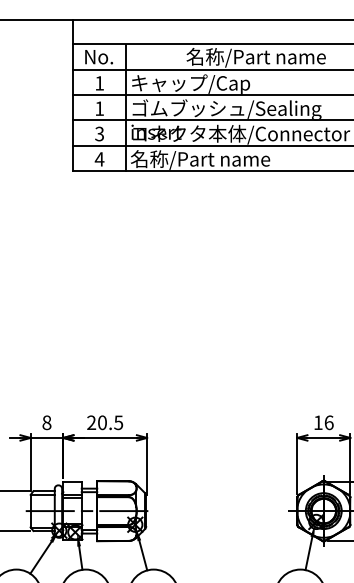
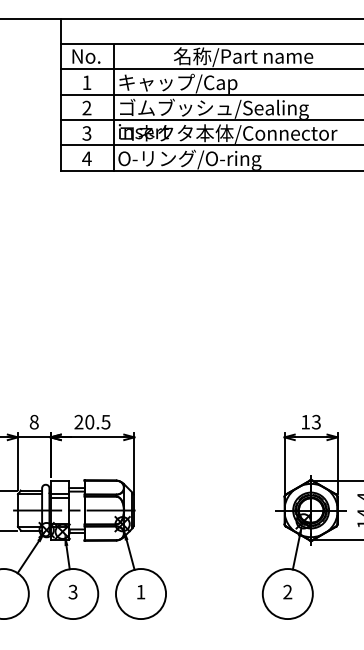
text: (99, 108) -> (86, 107), 1 -> 2
text: (202, 160) -> (189, 159), 名称/Part name -> O-リング/O-ring
text: (328, 422) -> (315, 421), 16 -> 13

